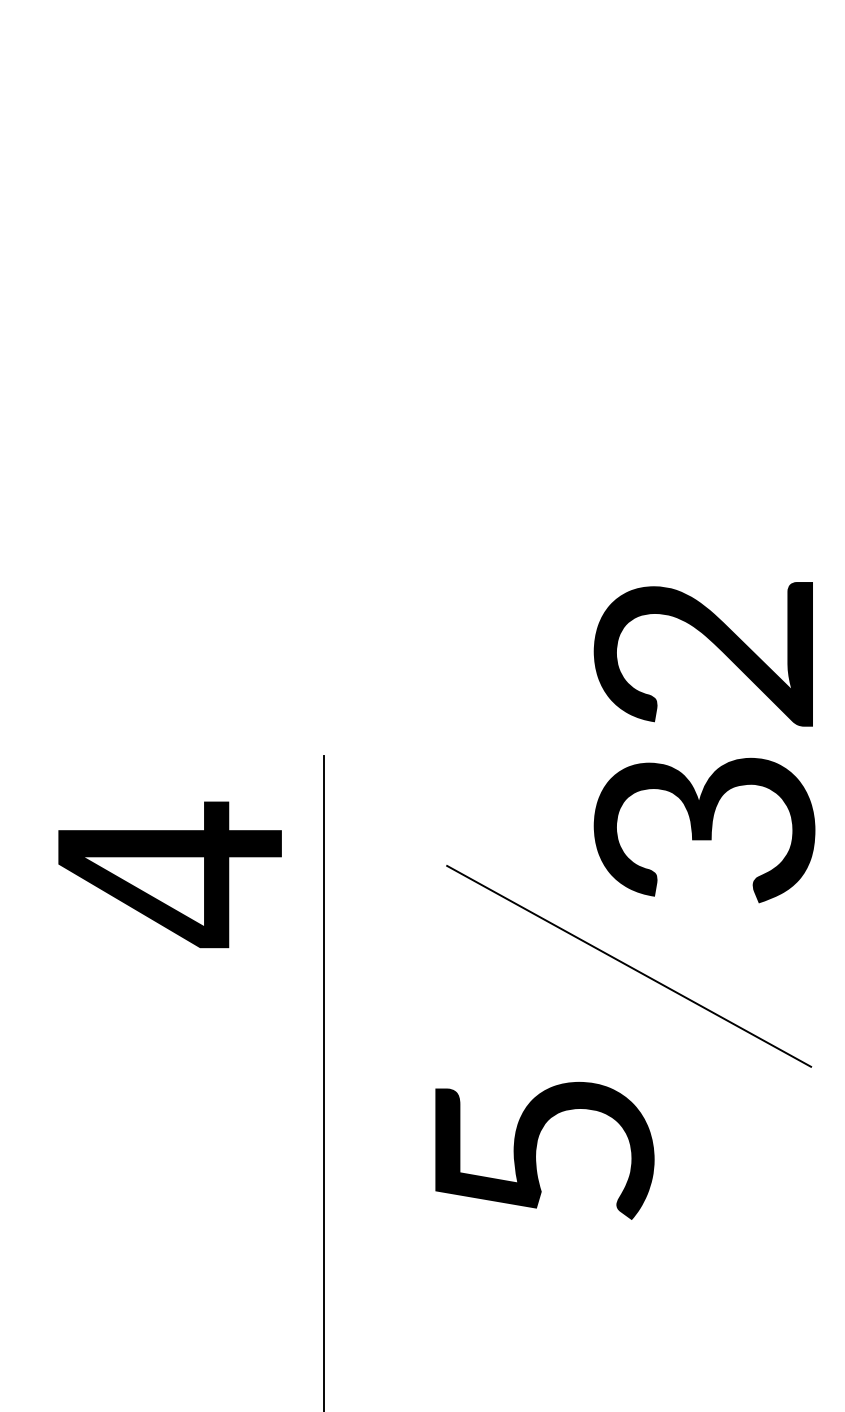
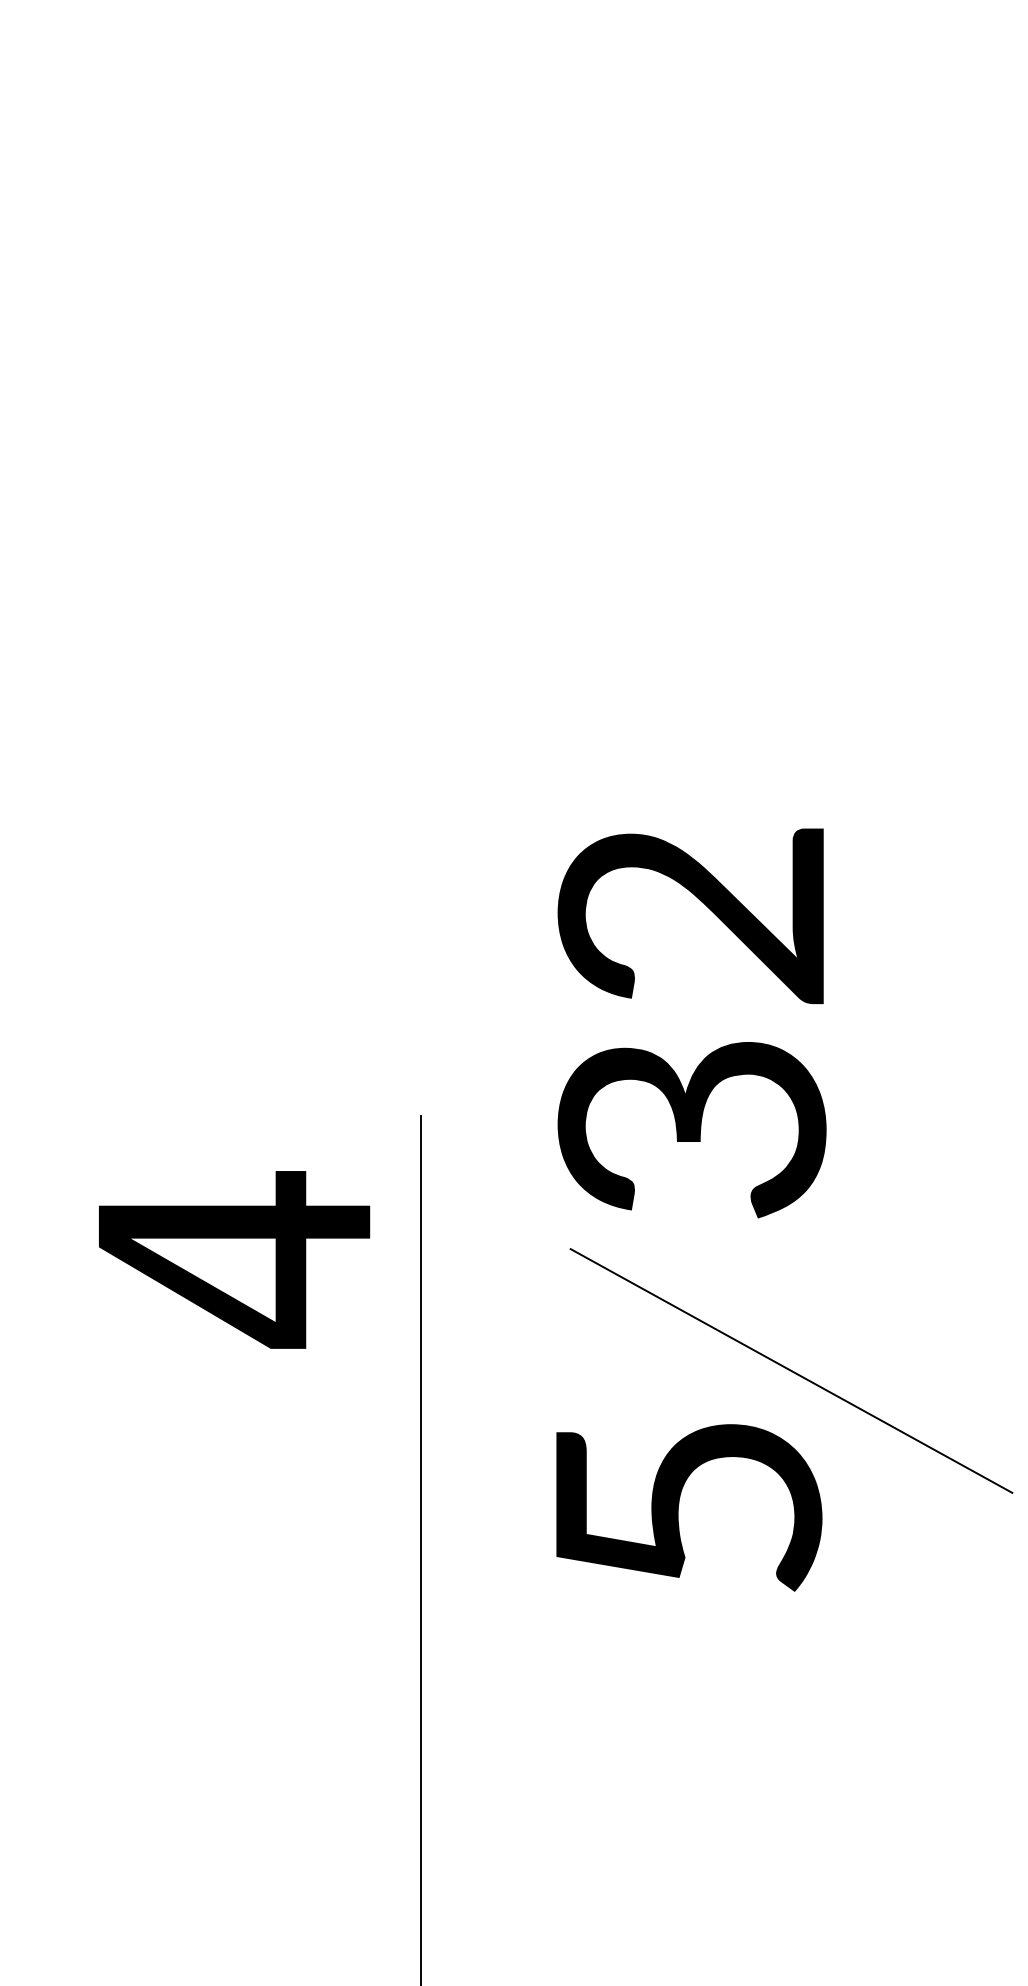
text: (704, 742) -> (691, 1023), moved
text: (545, 1150) -> (689, 1507), moved

